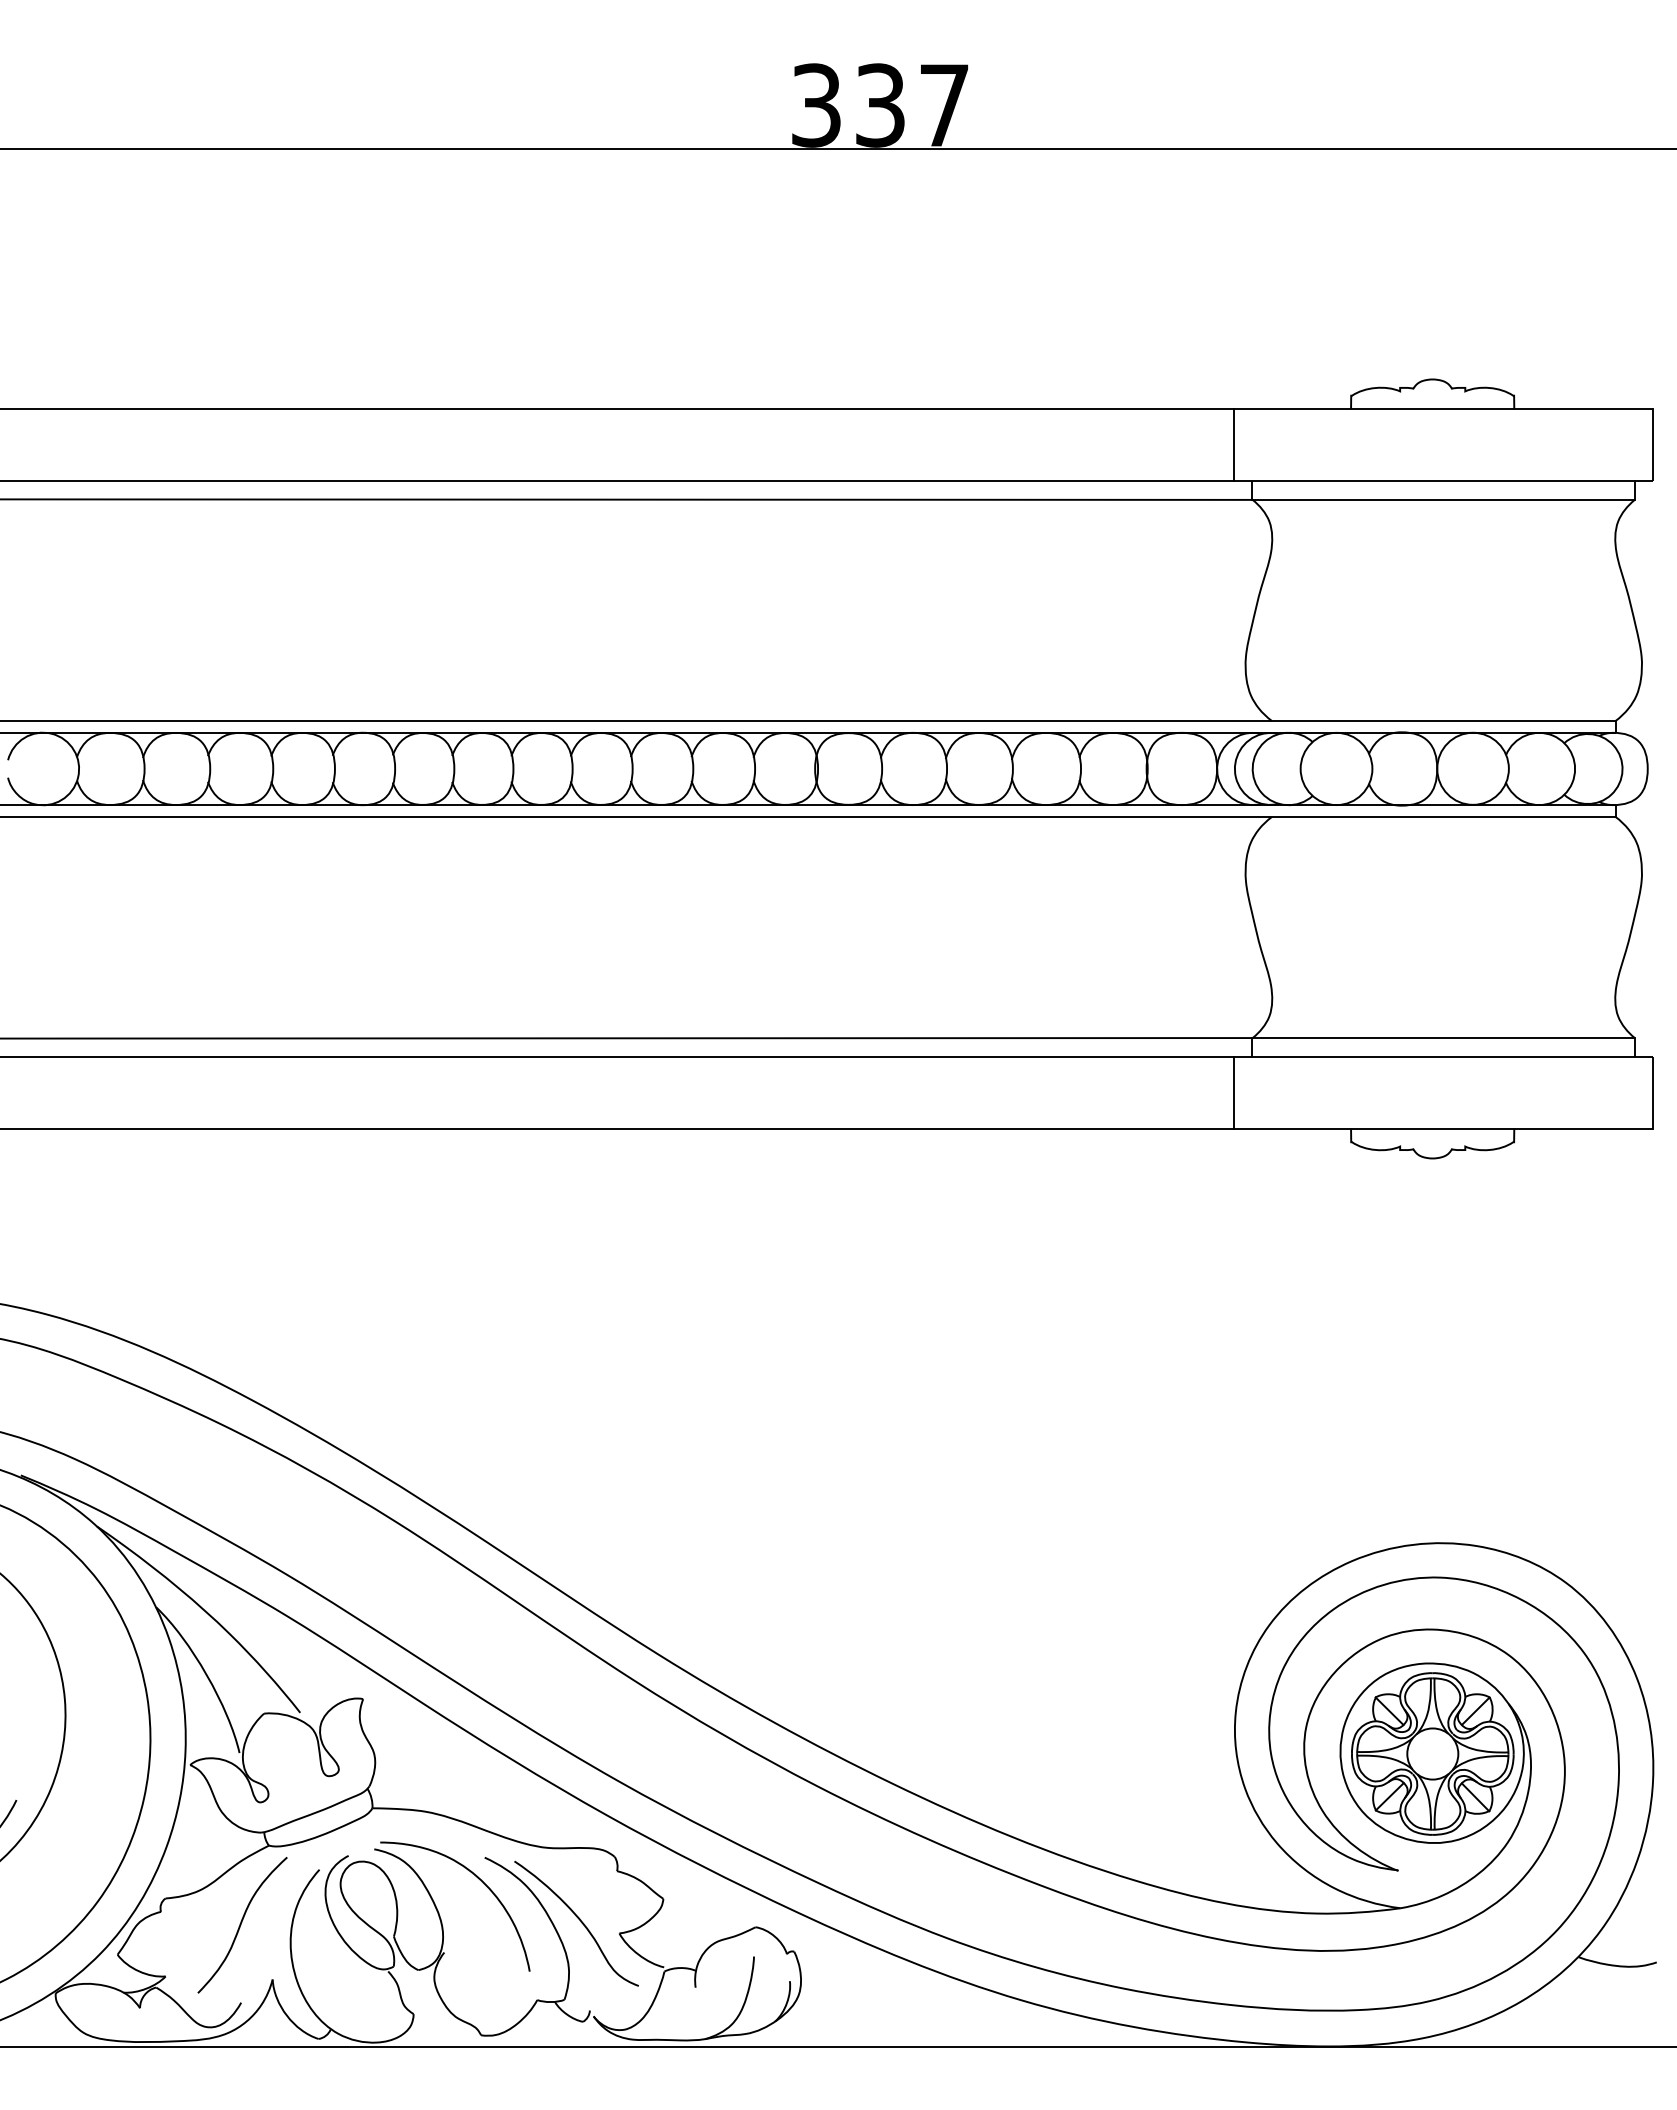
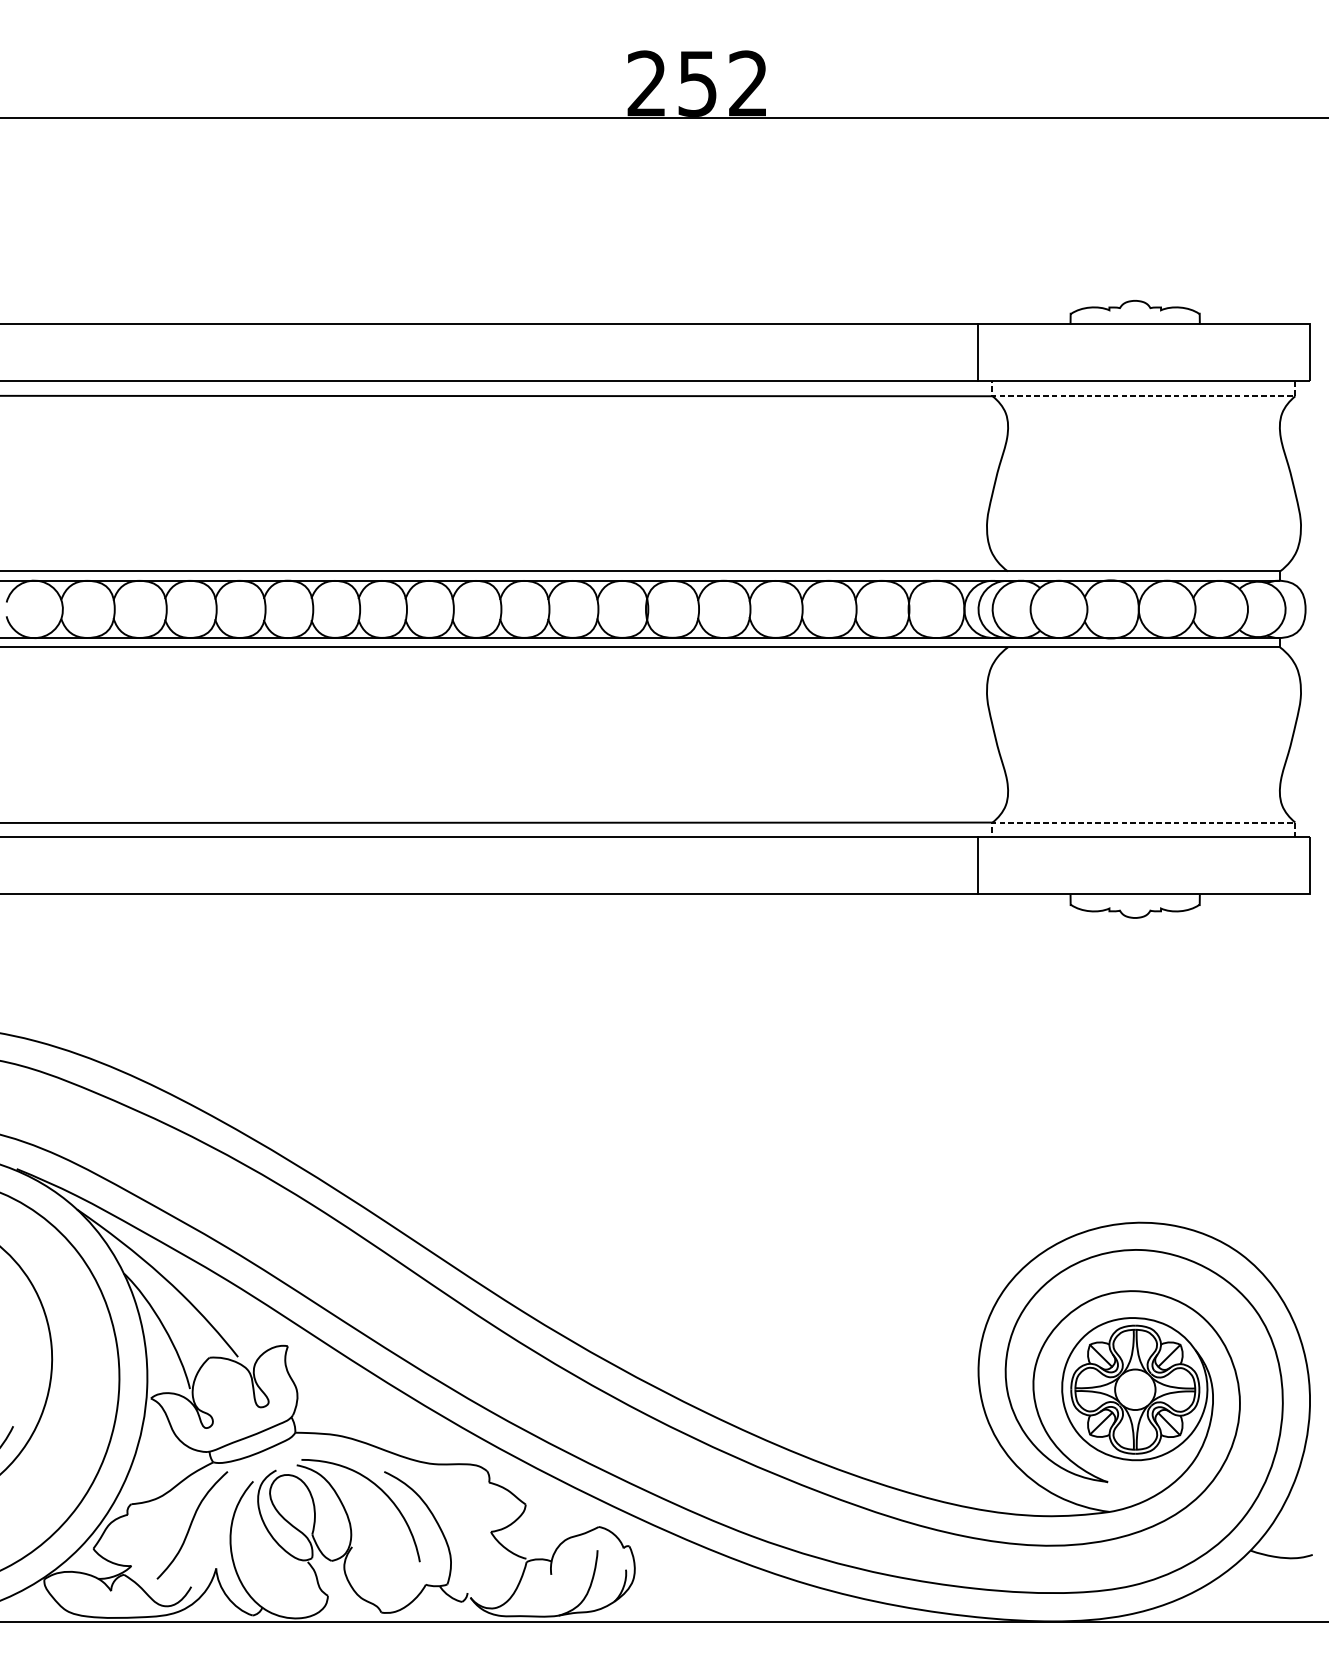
text: (880, 105) -> (697, 83), 337 -> 252
line: (1443, 499) -> (1143, 395), solid -> dashed
line: (1443, 1038) -> (1143, 822), solid -> dashed
curve: (580, 1922) -> (460, 1523), removed

